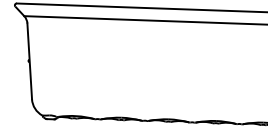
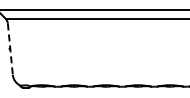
line: (29, 61) -> (10, 49), solid -> dashed

